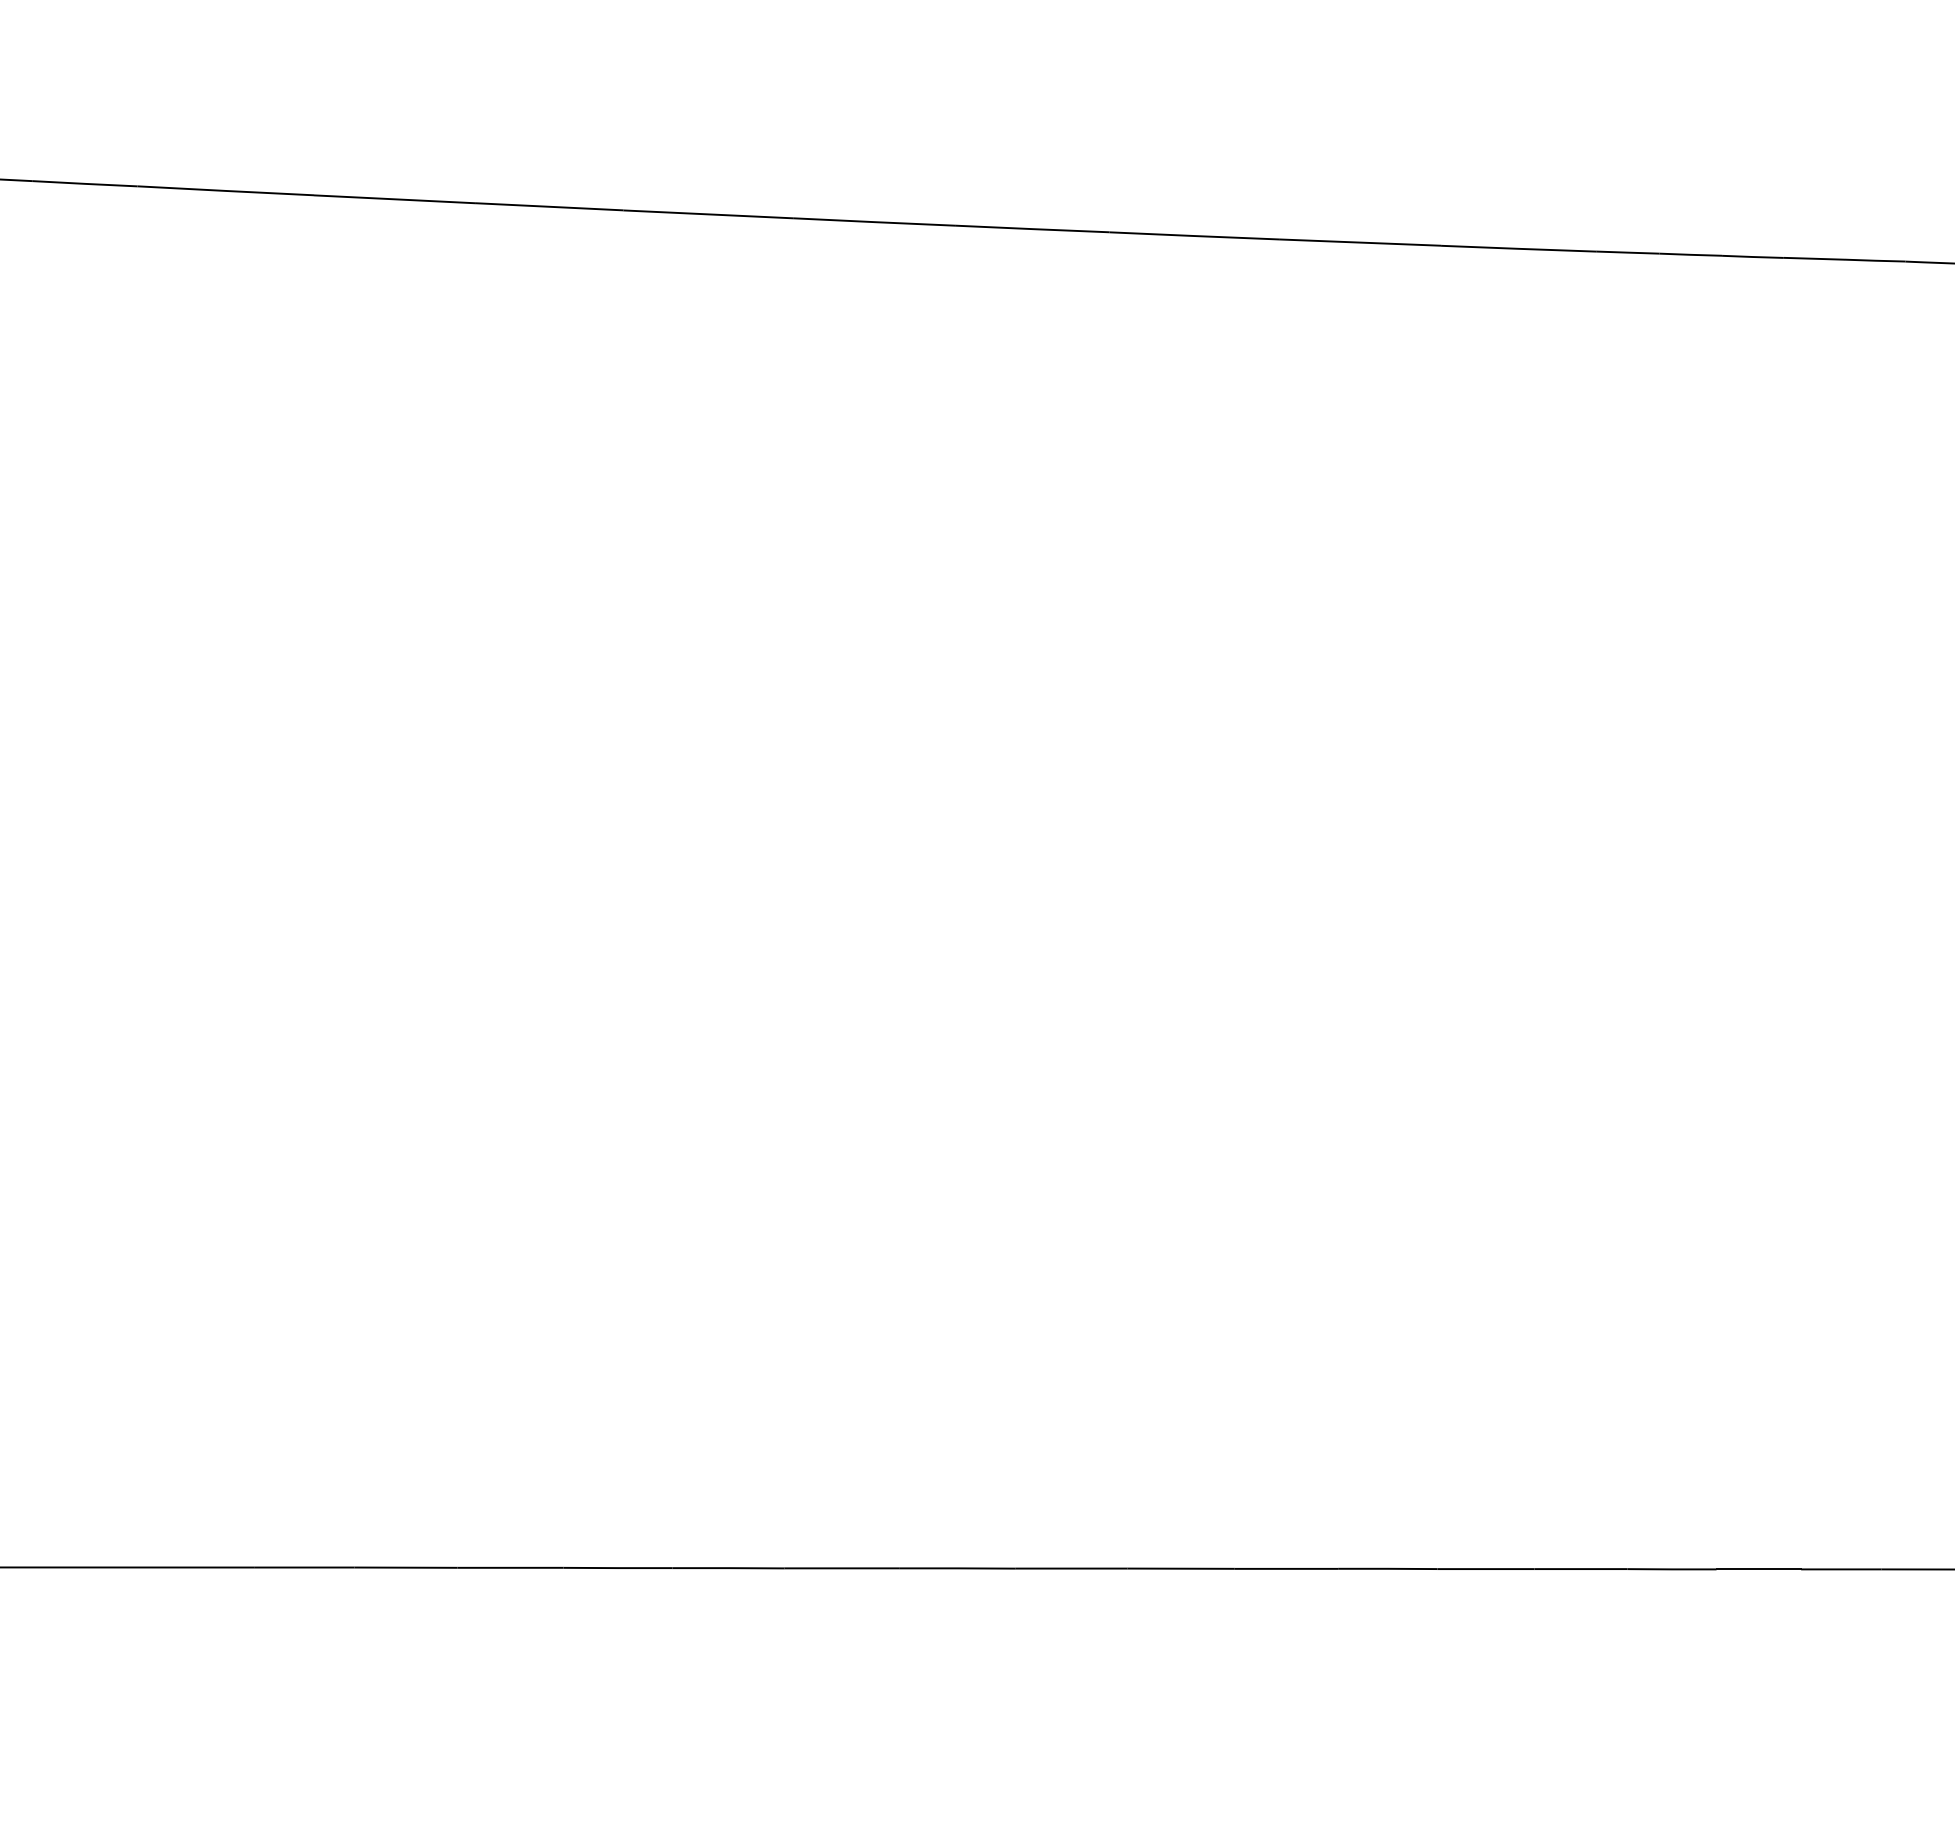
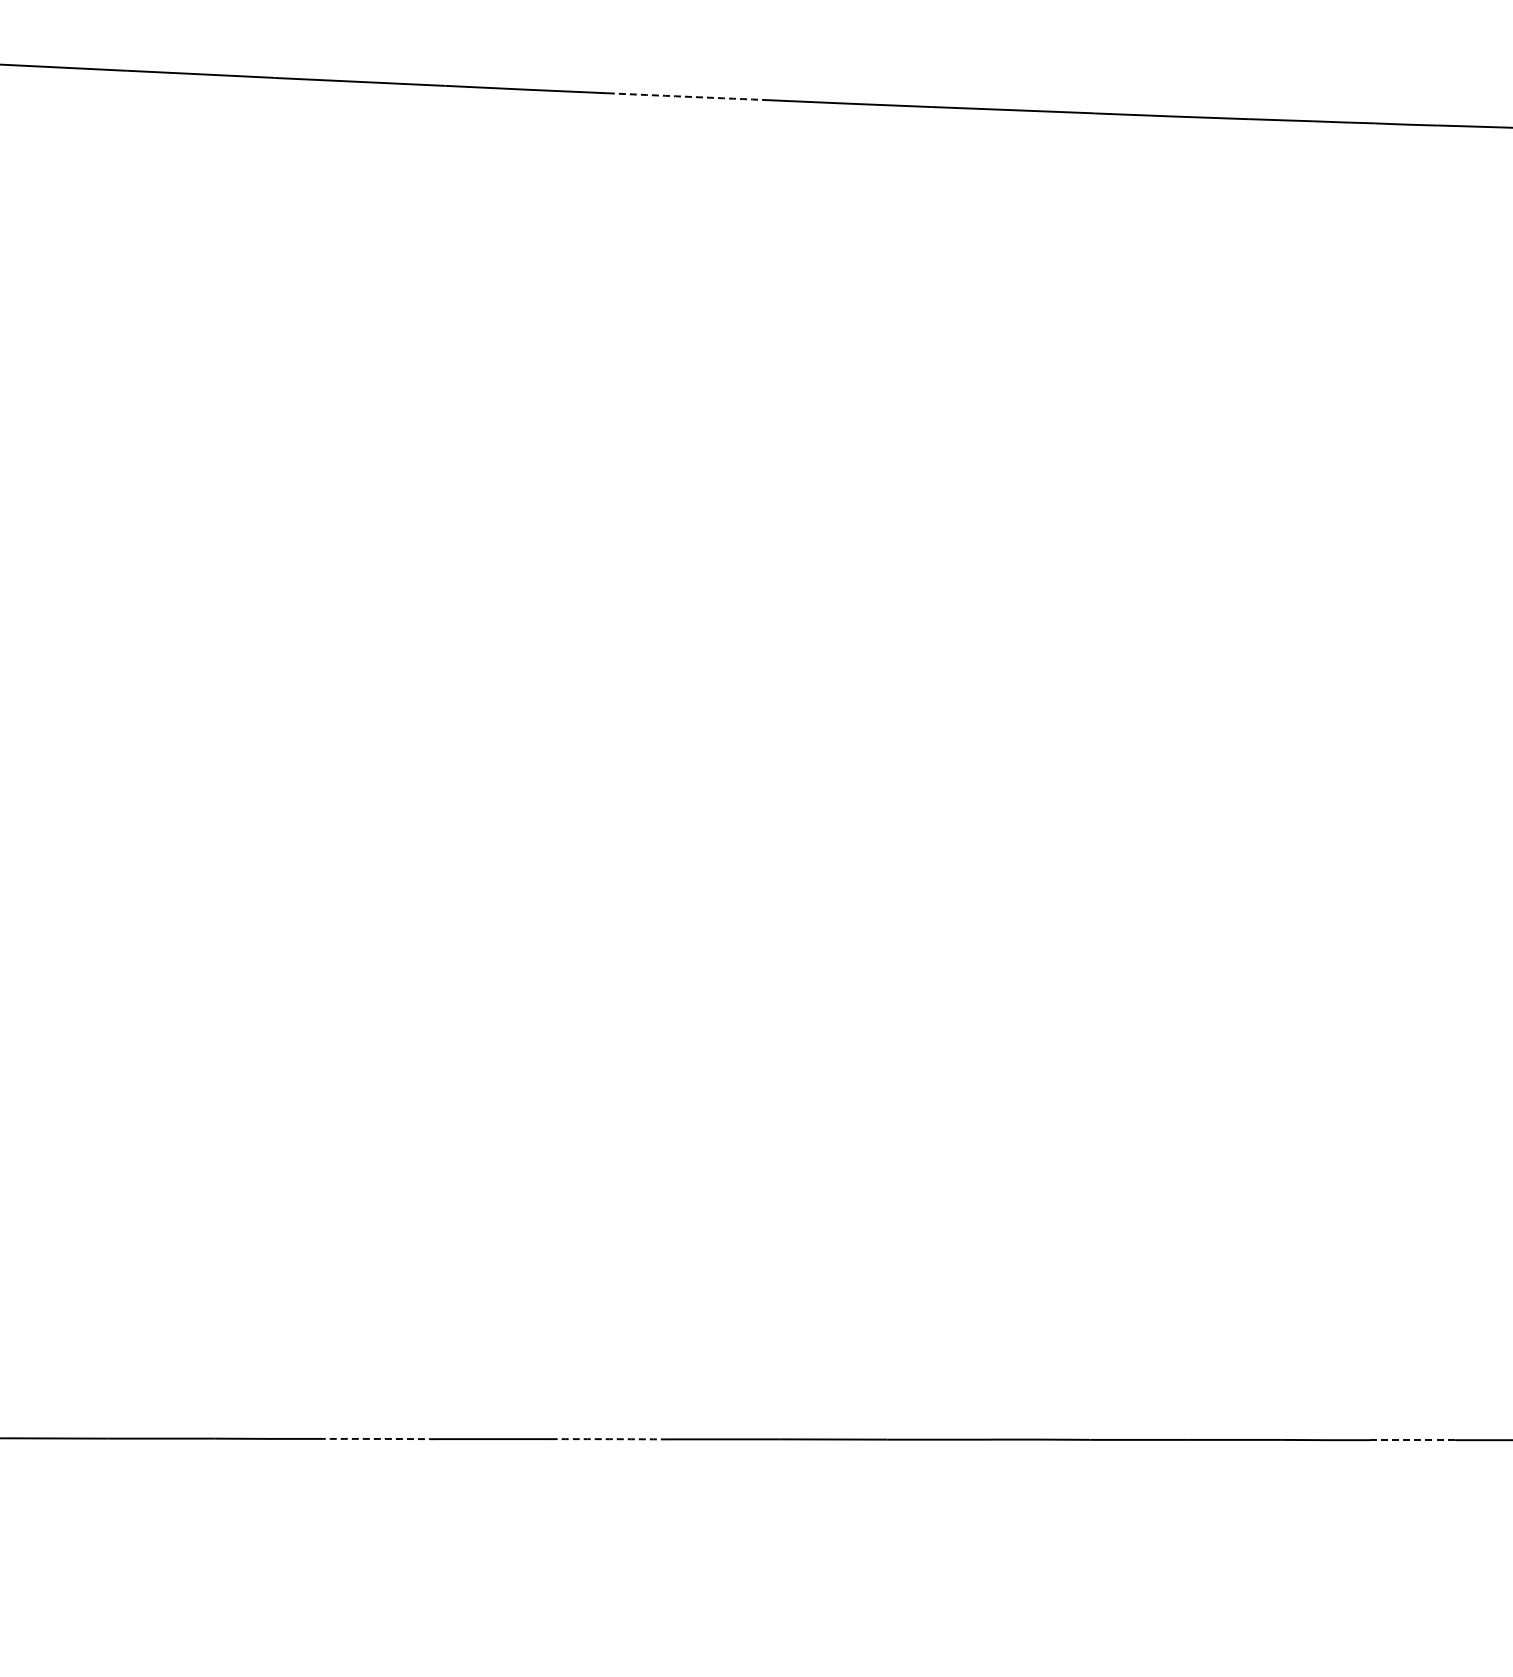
arc: (1032, 229) -> (684, 97), solid -> dashed
arc: (728, 1568) -> (379, 1439), solid -> dashed
arc: (957, 1568) -> (609, 1439), solid -> dashed
line: (1759, 1569) -> (1413, 1440), solid -> dashed

